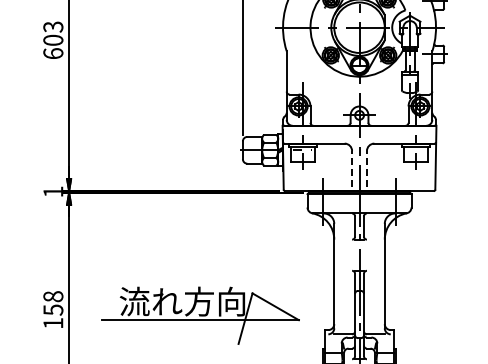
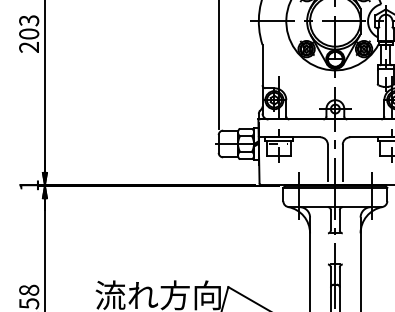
text: (53, 53) -> (29, 47), 603 -> 203
line: (352, 168) -> (328, 162), dashed -> solid
line: (366, 168) -> (342, 162), dashed -> solid

